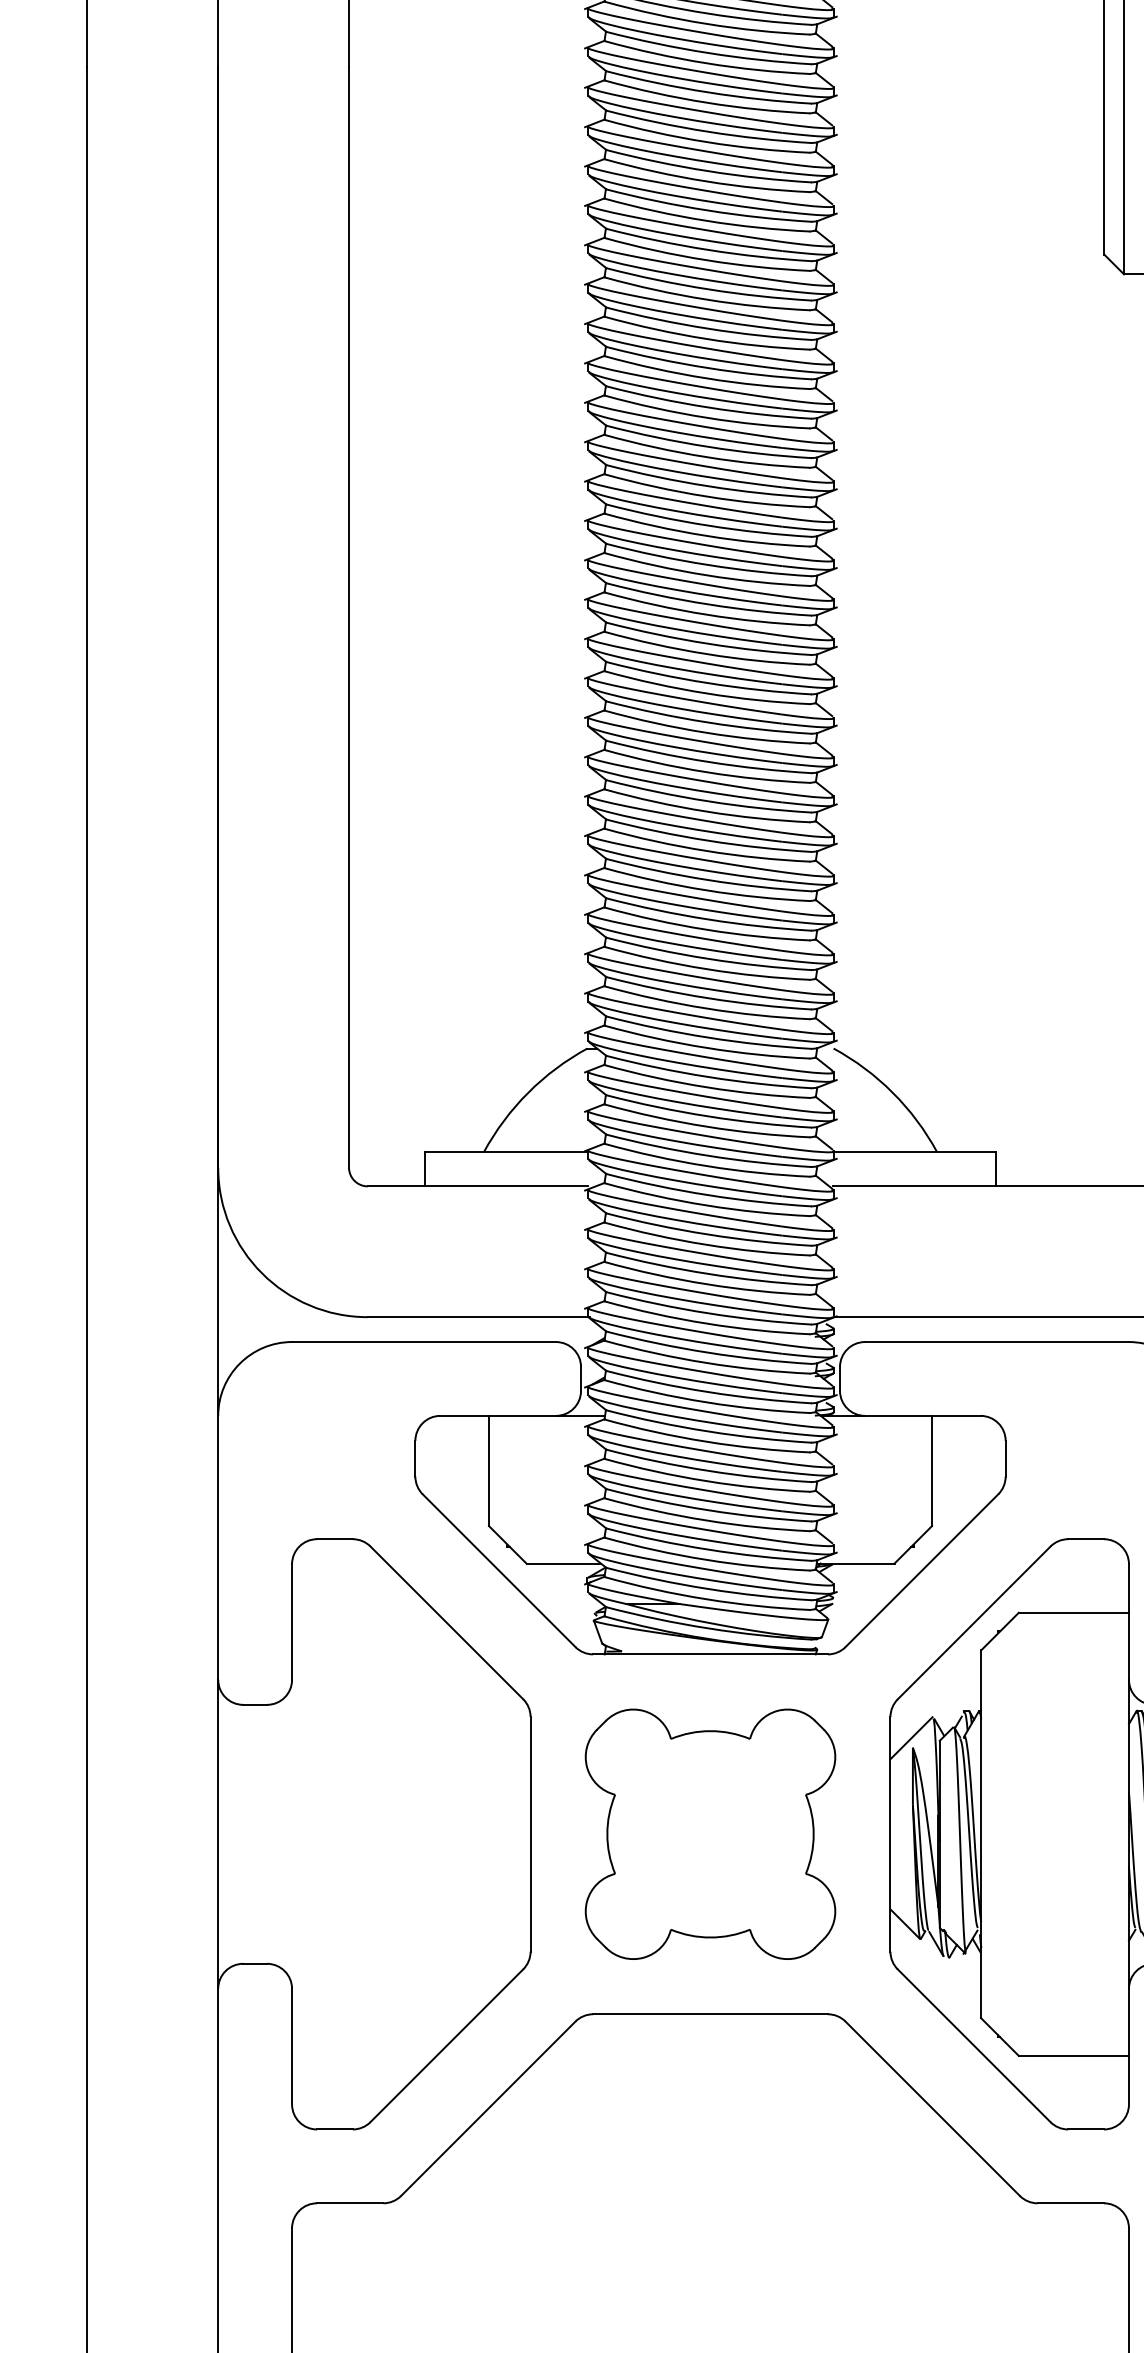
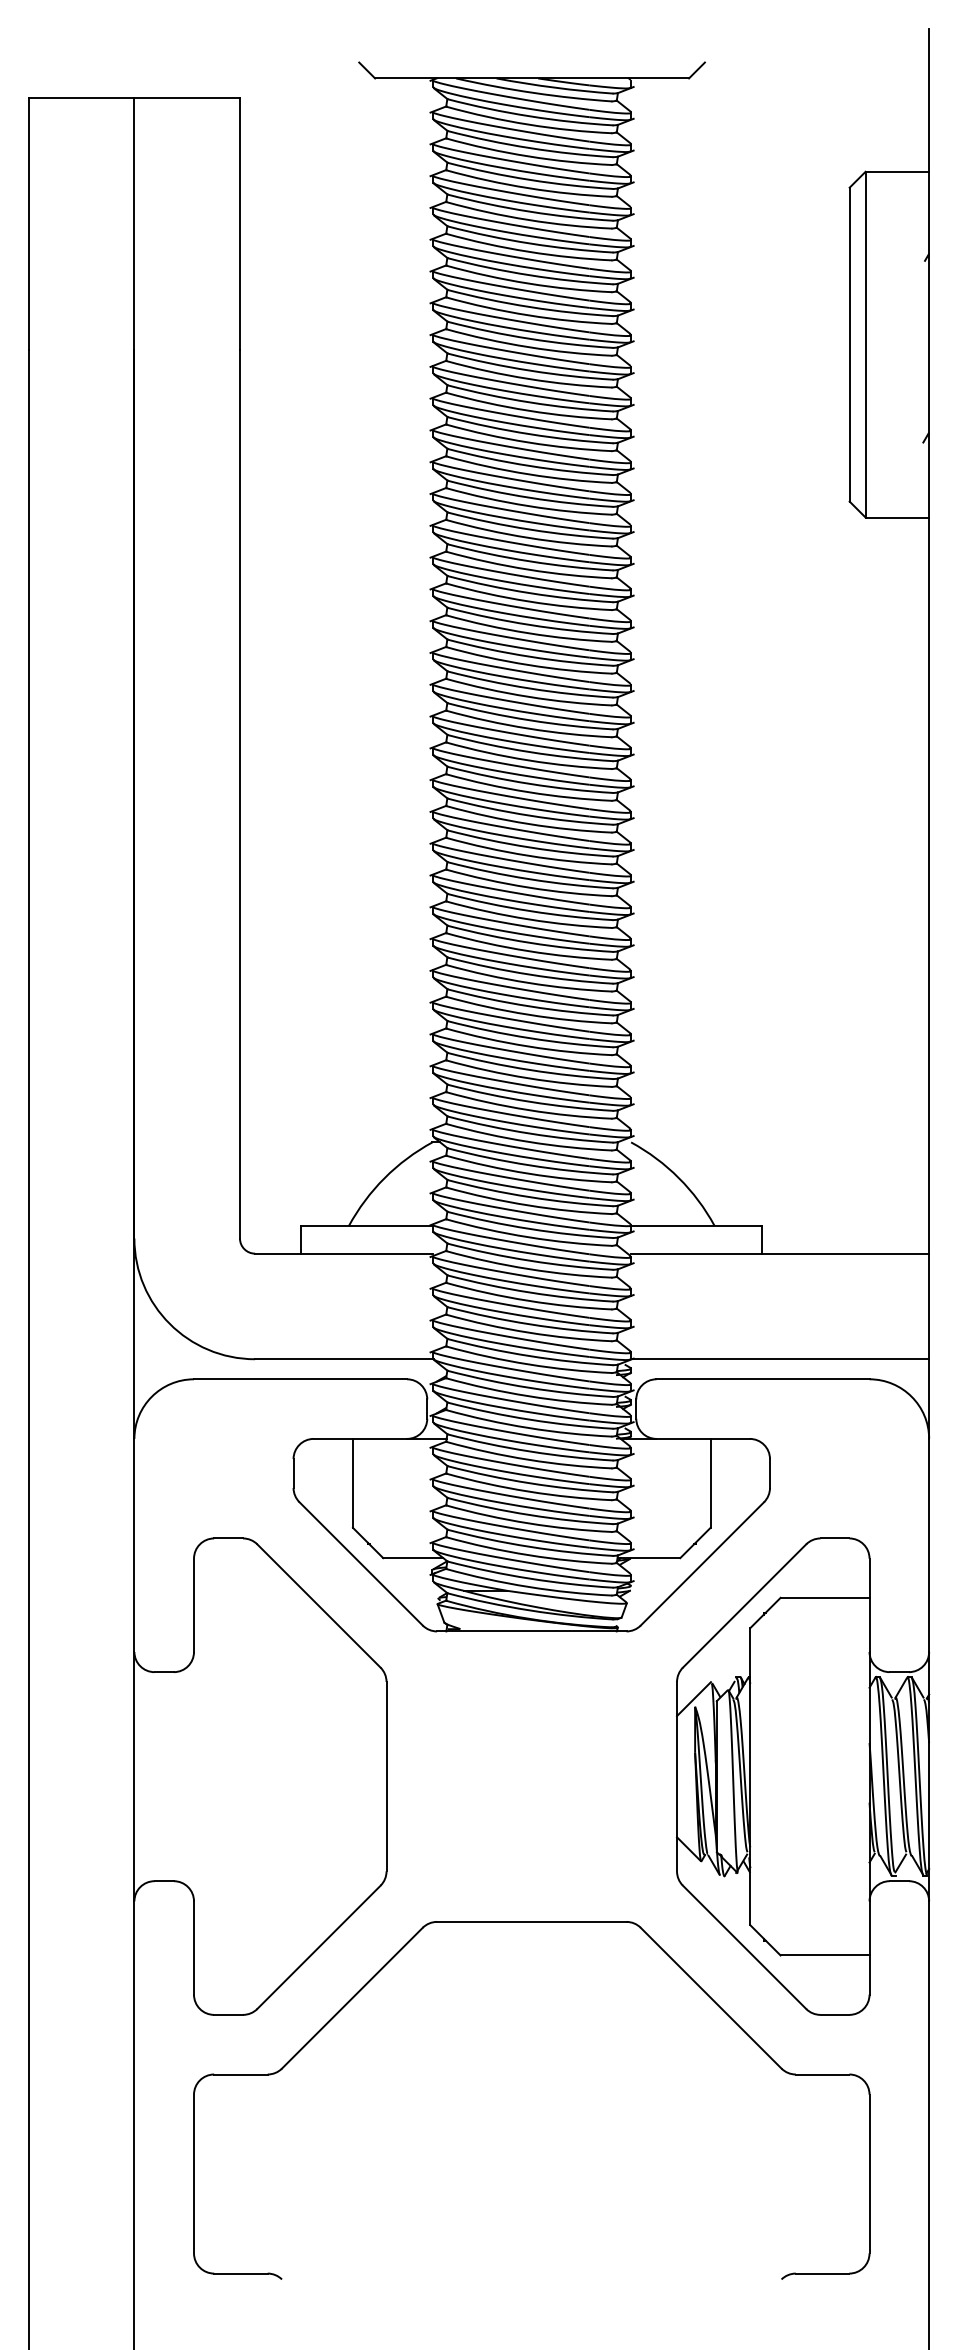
part: (710, 1834) -> (531, 1776), removed

